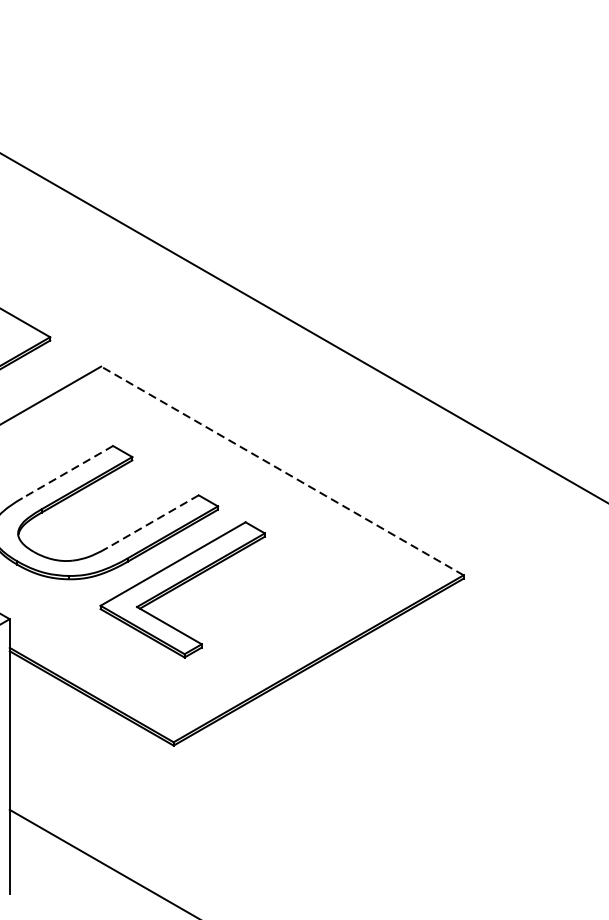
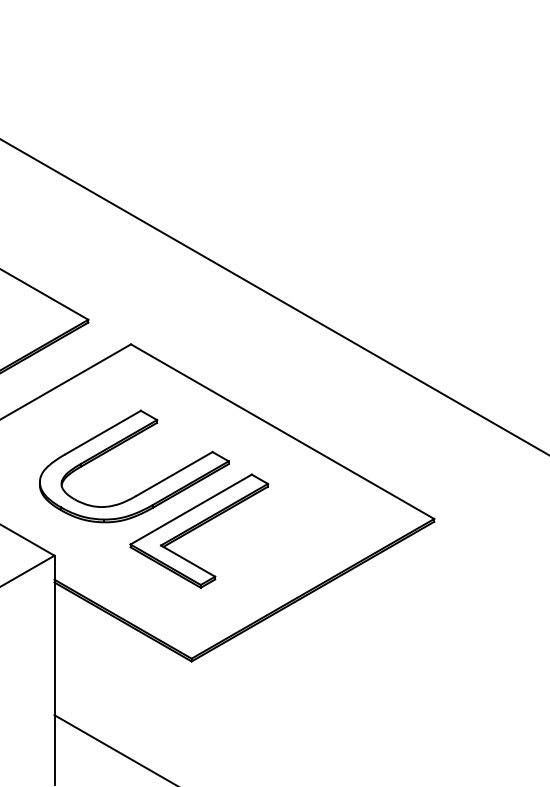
line: (282, 470) -> (282, 431), dashed -> solid
line: (68, 471) -> (103, 432), dashed -> solid
line: (153, 520) -> (174, 473), dashed -> solid

